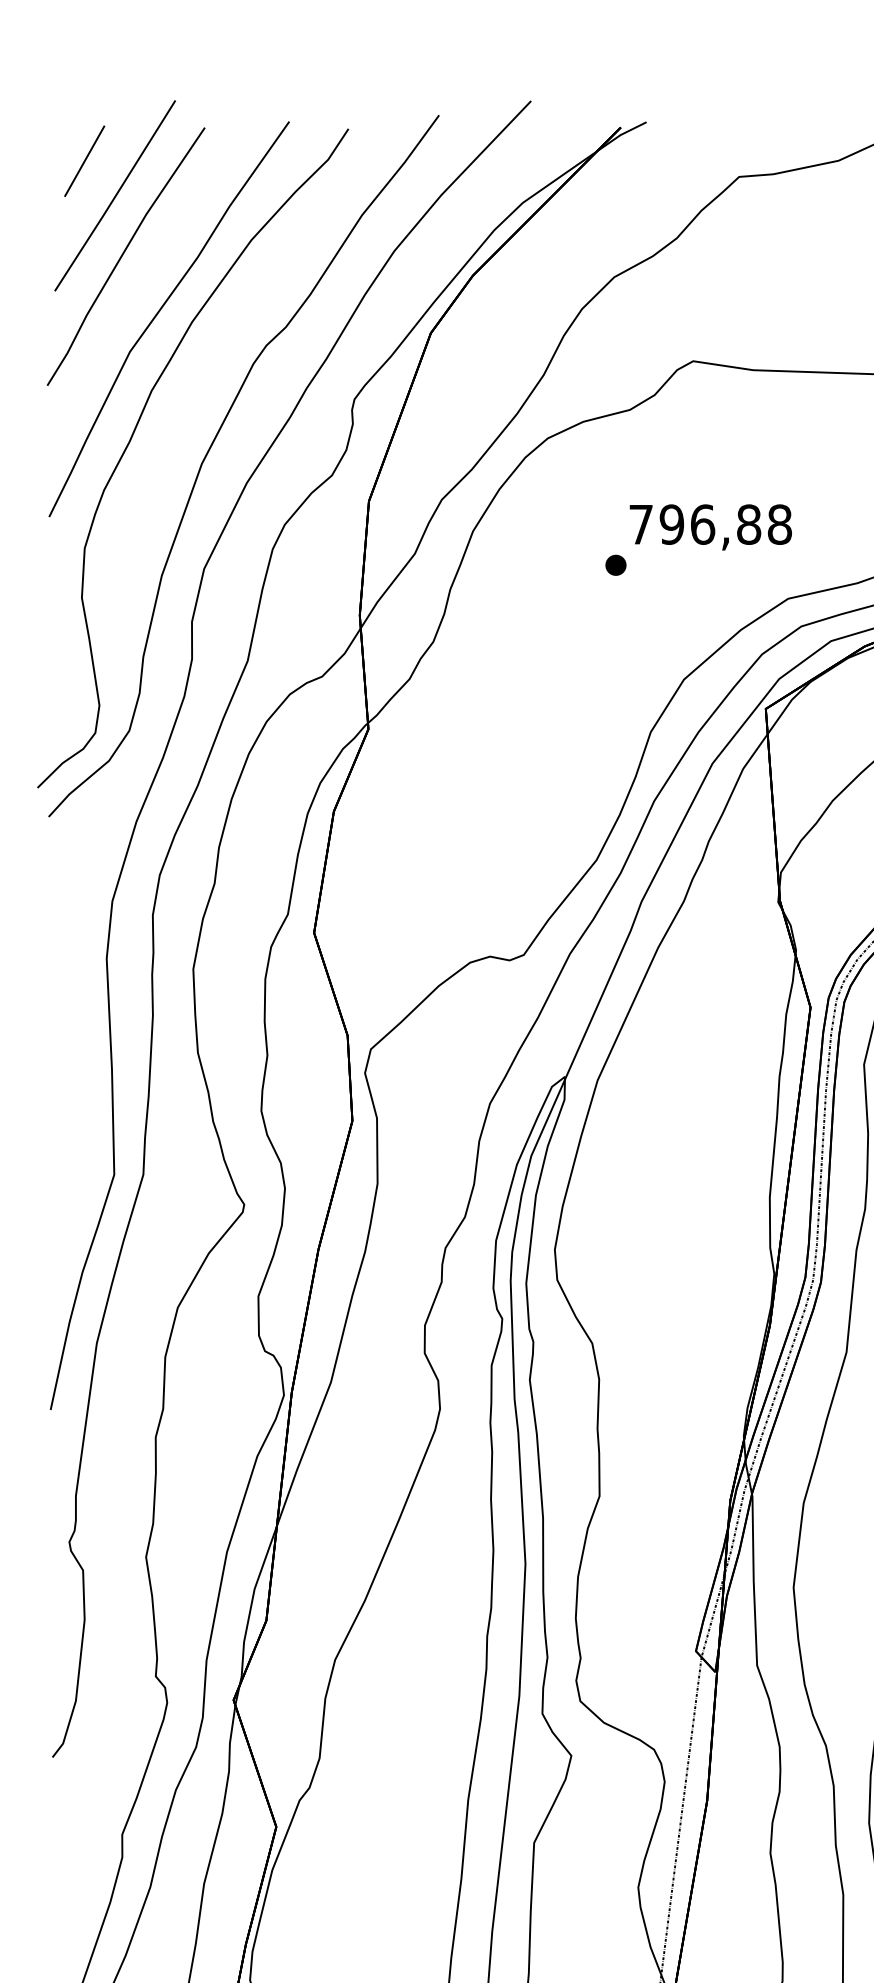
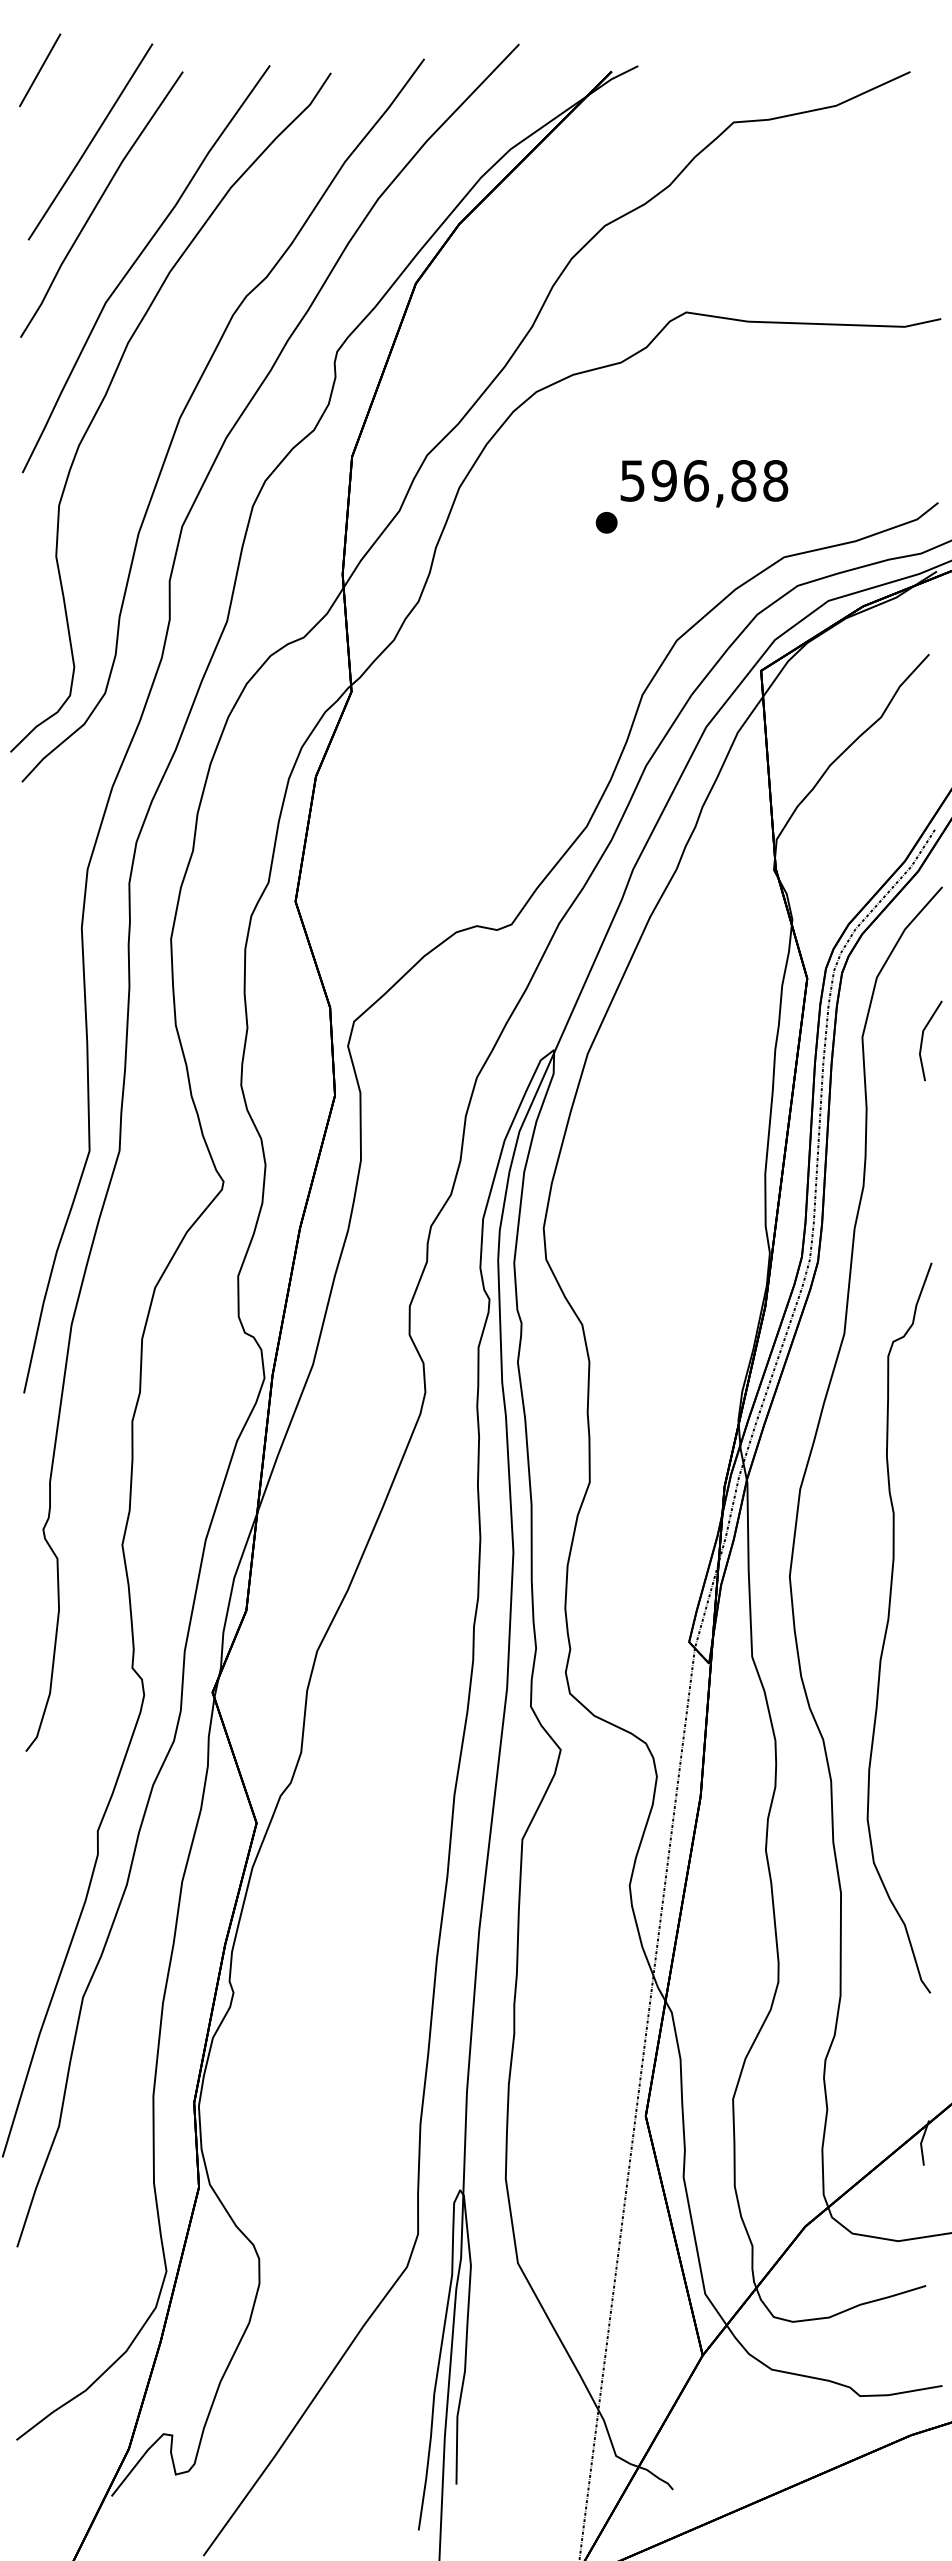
line: (85, 161) -> (40, 70), moved
text: (641, 524) -> (632, 480), 796,88 -> 596,88

